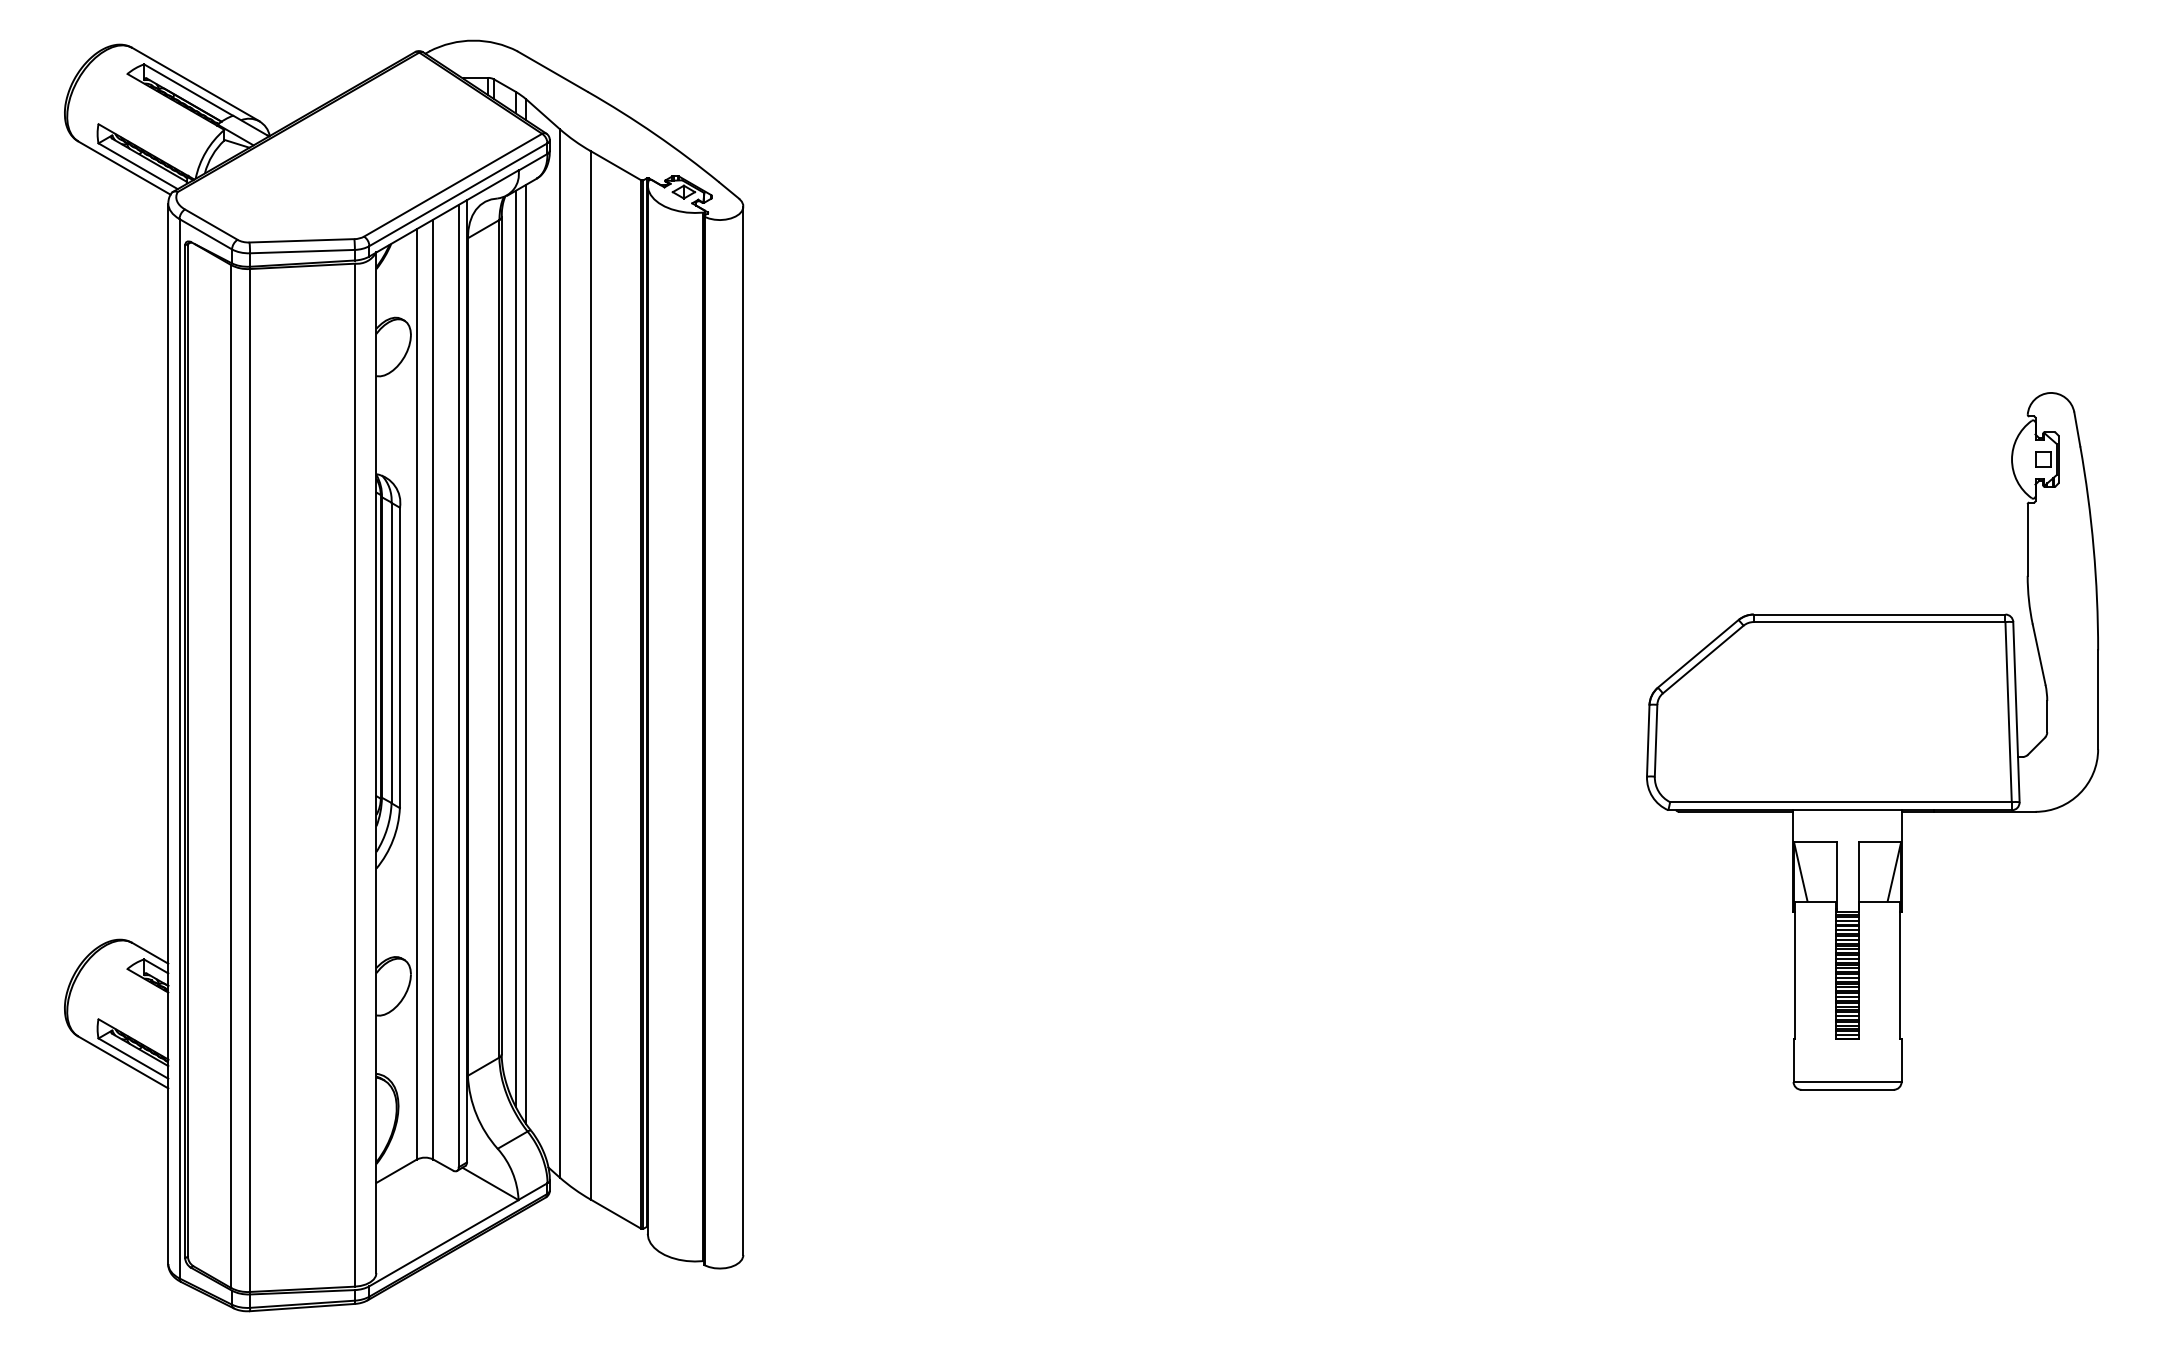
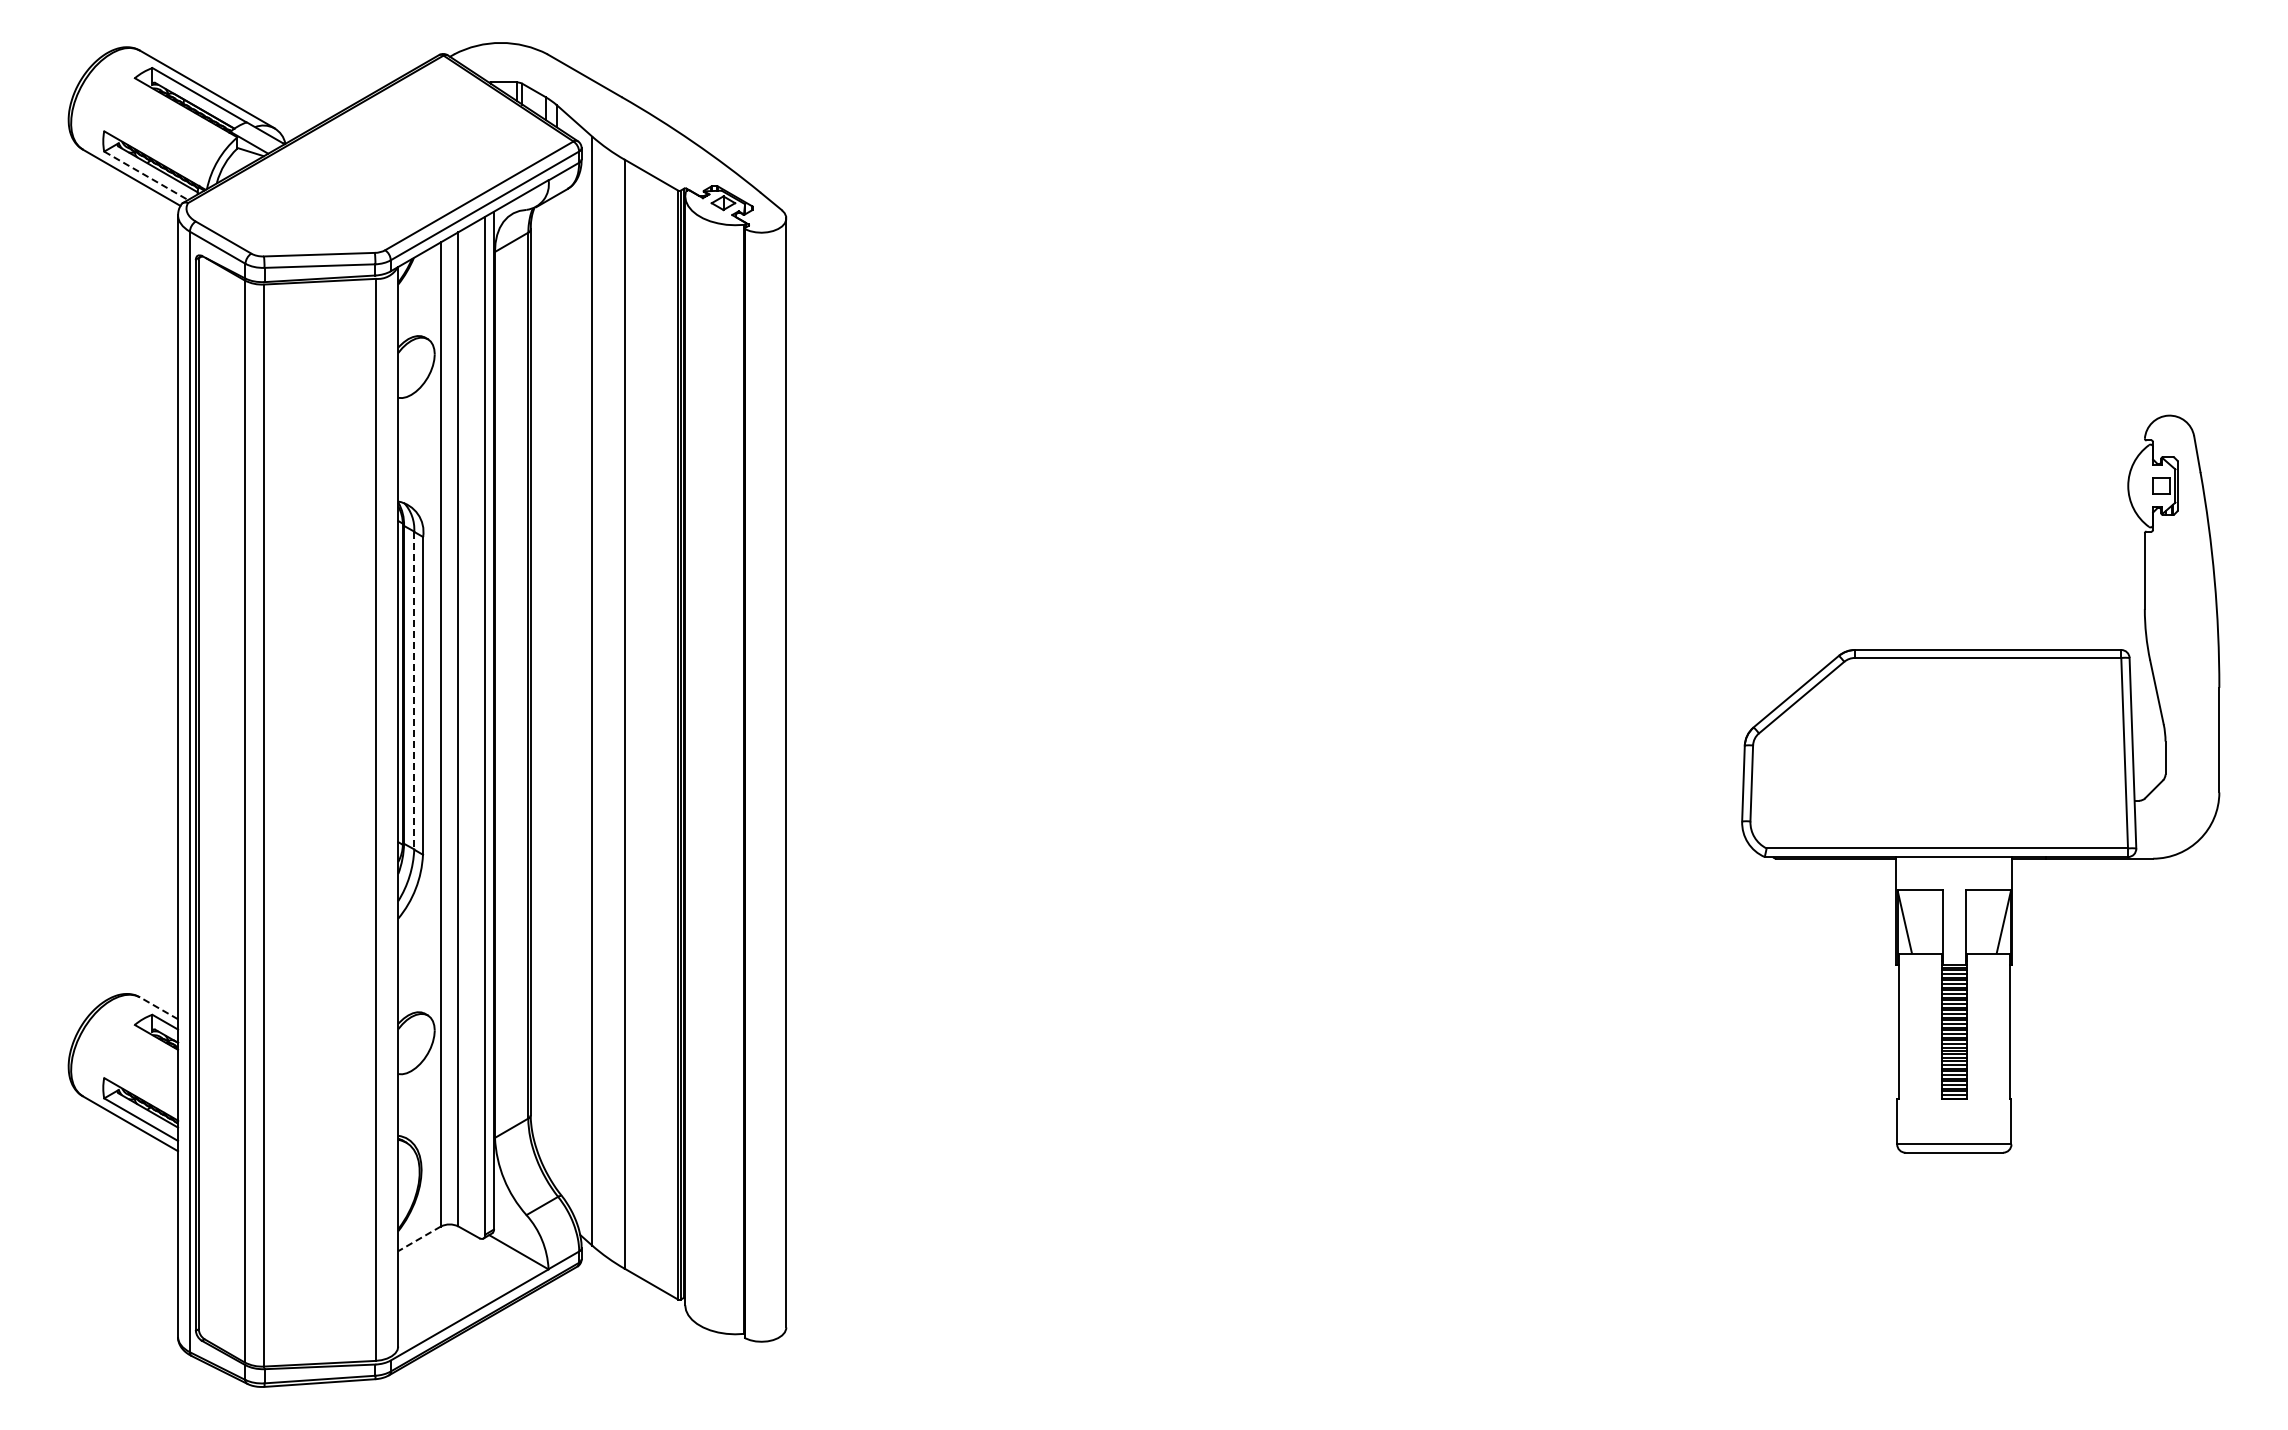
line: (138, 166) -> (146, 176), solid -> dashed
line: (515, 648) -> (545, 685), removed
line: (391, 652) -> (414, 690), solid -> dashed
line: (526, 653) -> (556, 691), removed
line: (150, 953) -> (159, 1008), solid -> dashed
line: (396, 1170) -> (419, 1238), solid -> dashed

